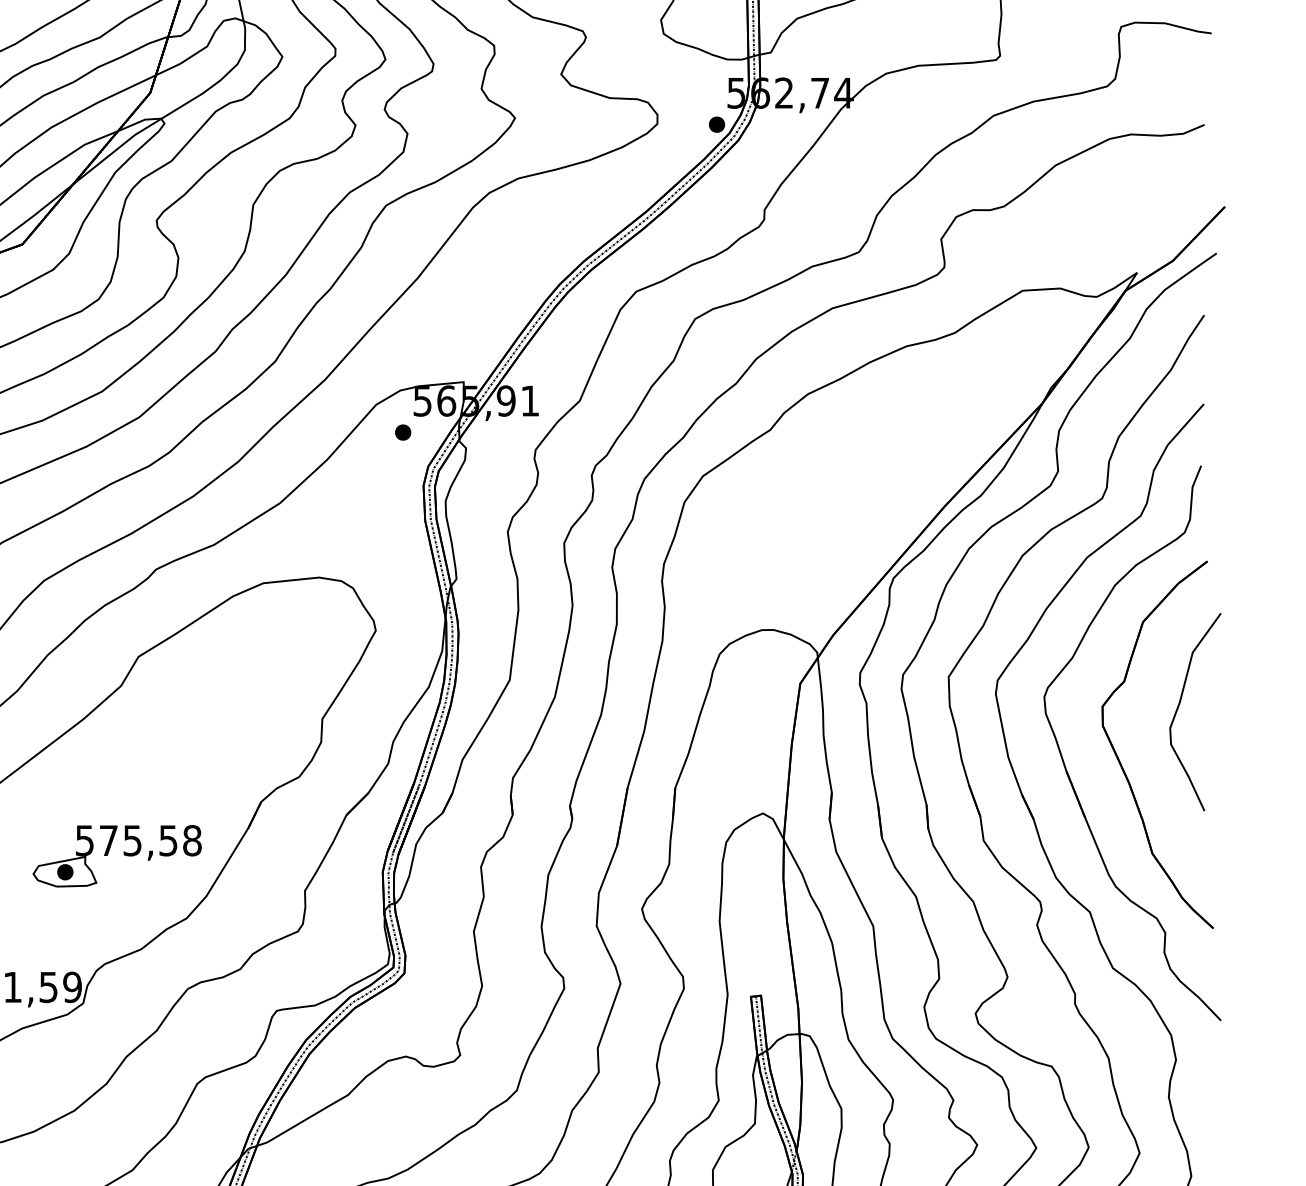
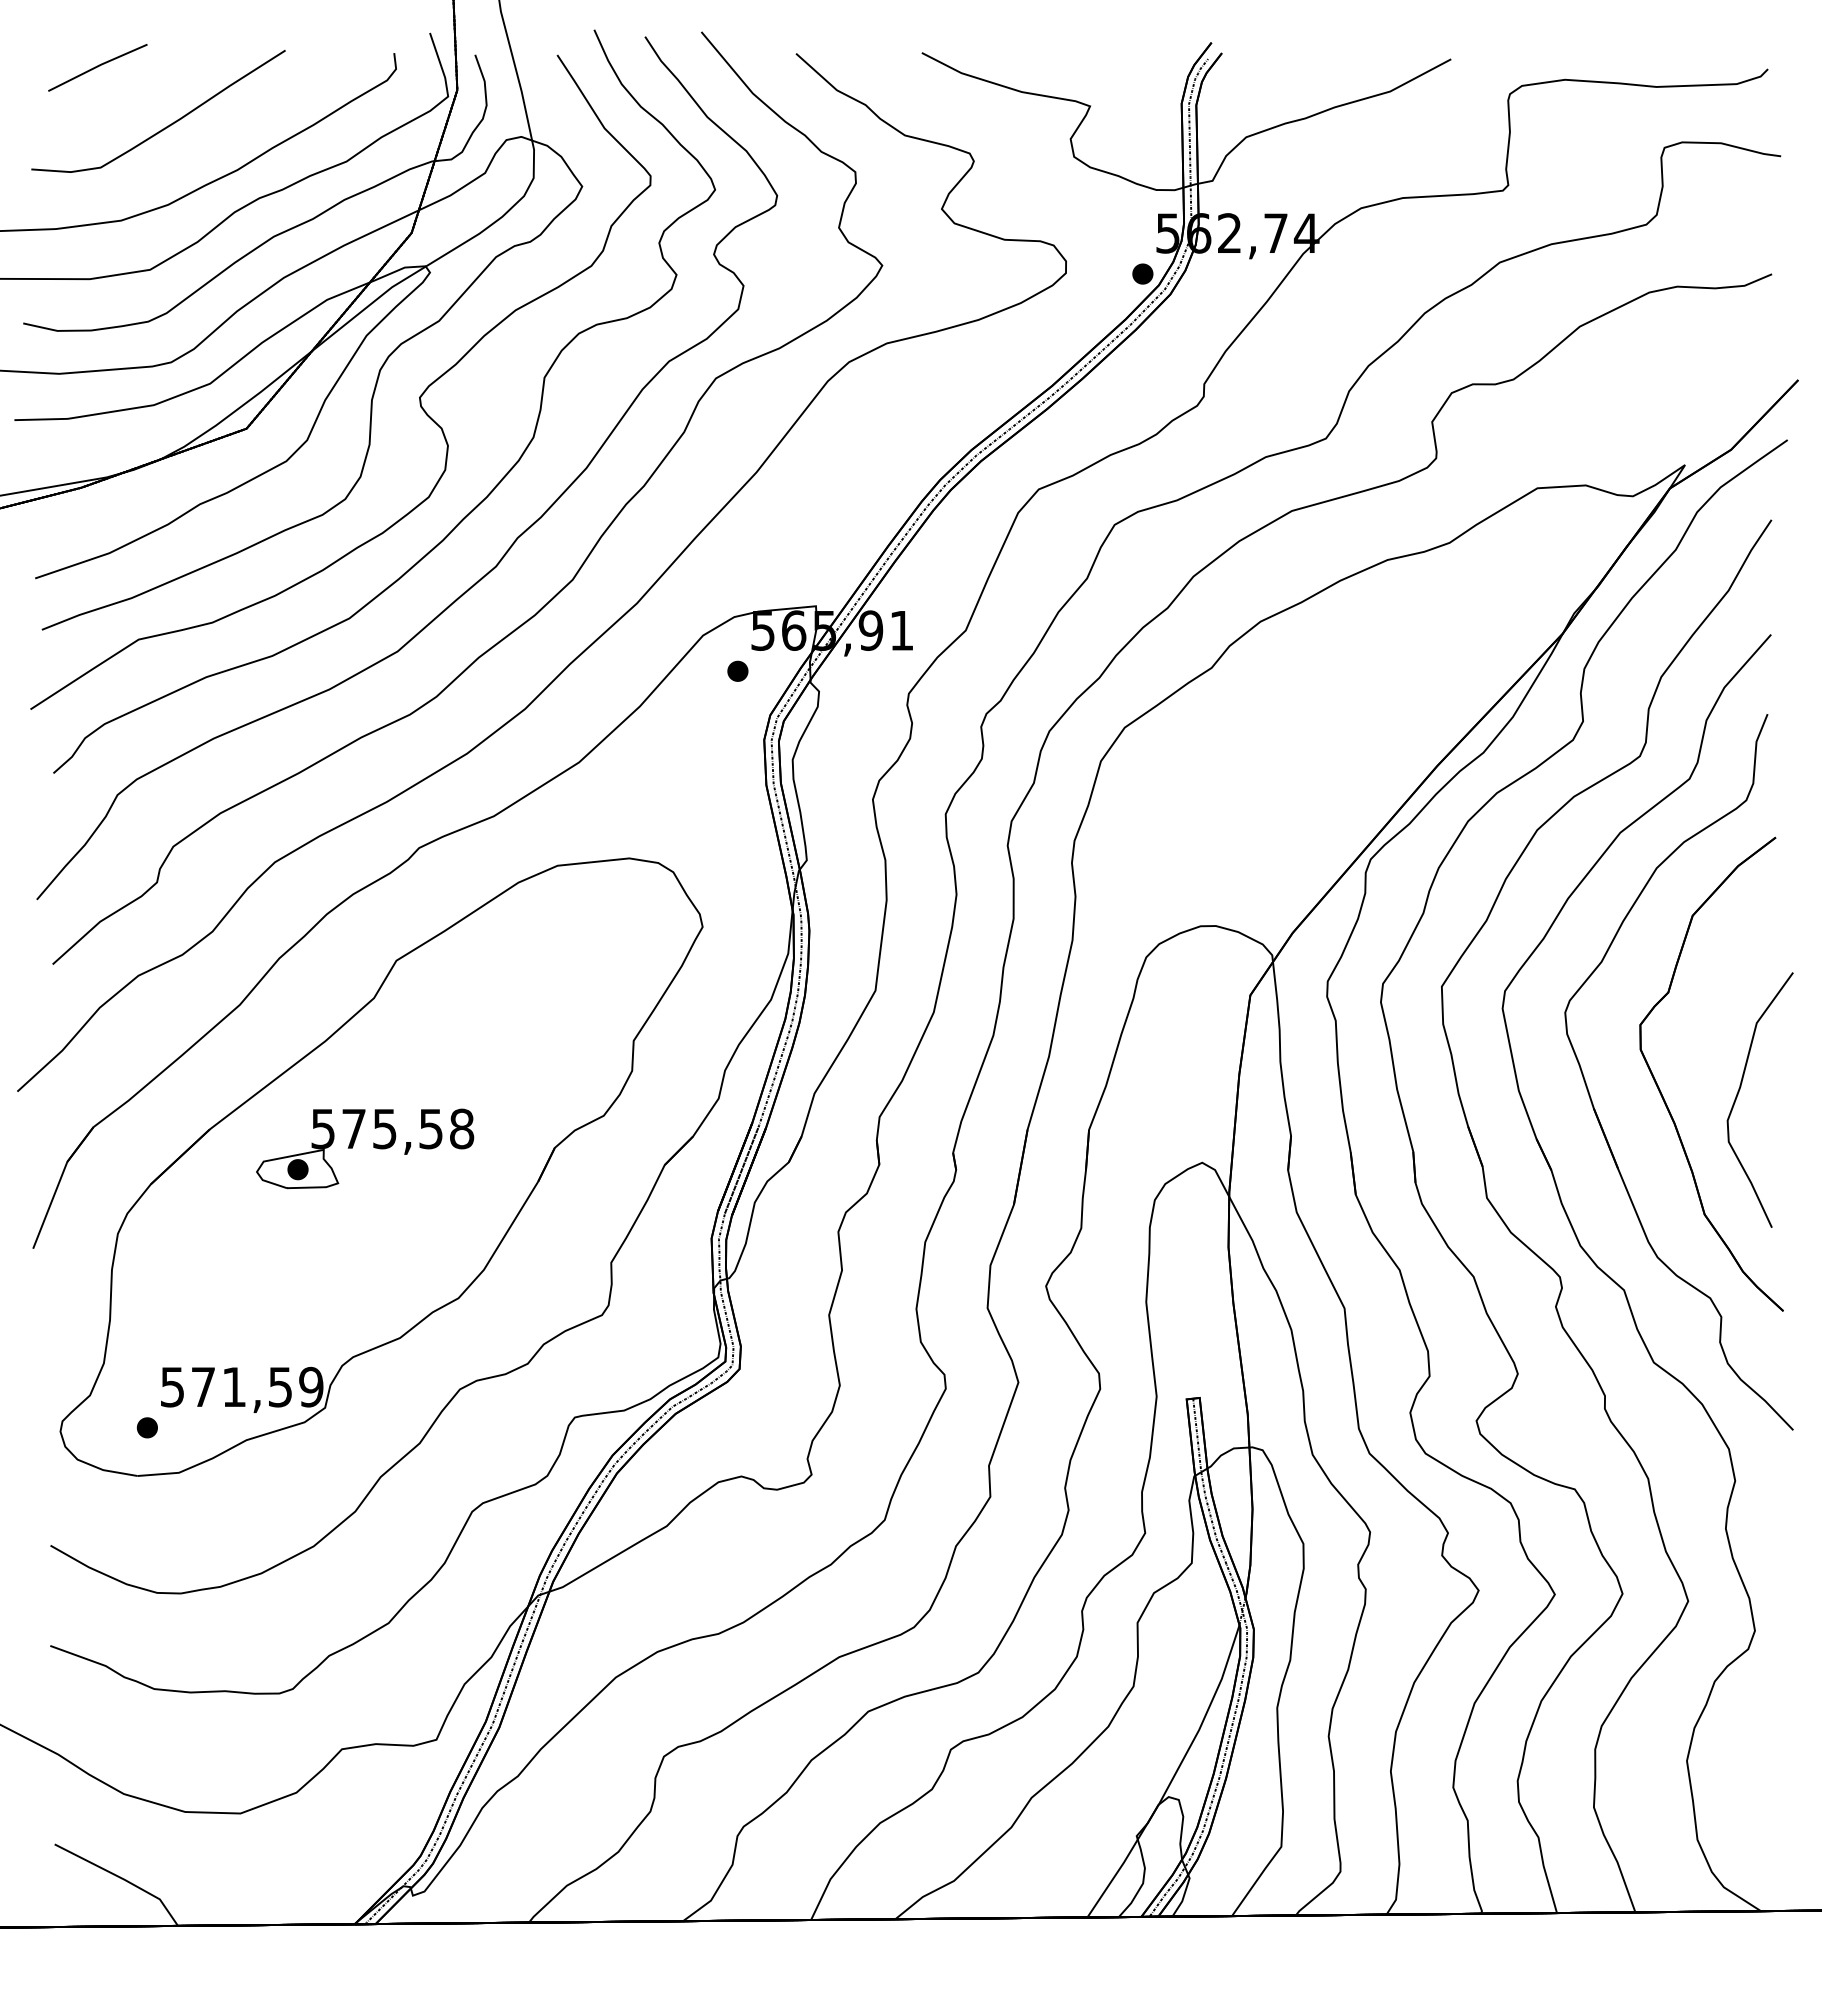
part: (1179, 706) -> (1739, 1092), moved
part: (123, 855) -> (373, 1147), moved

